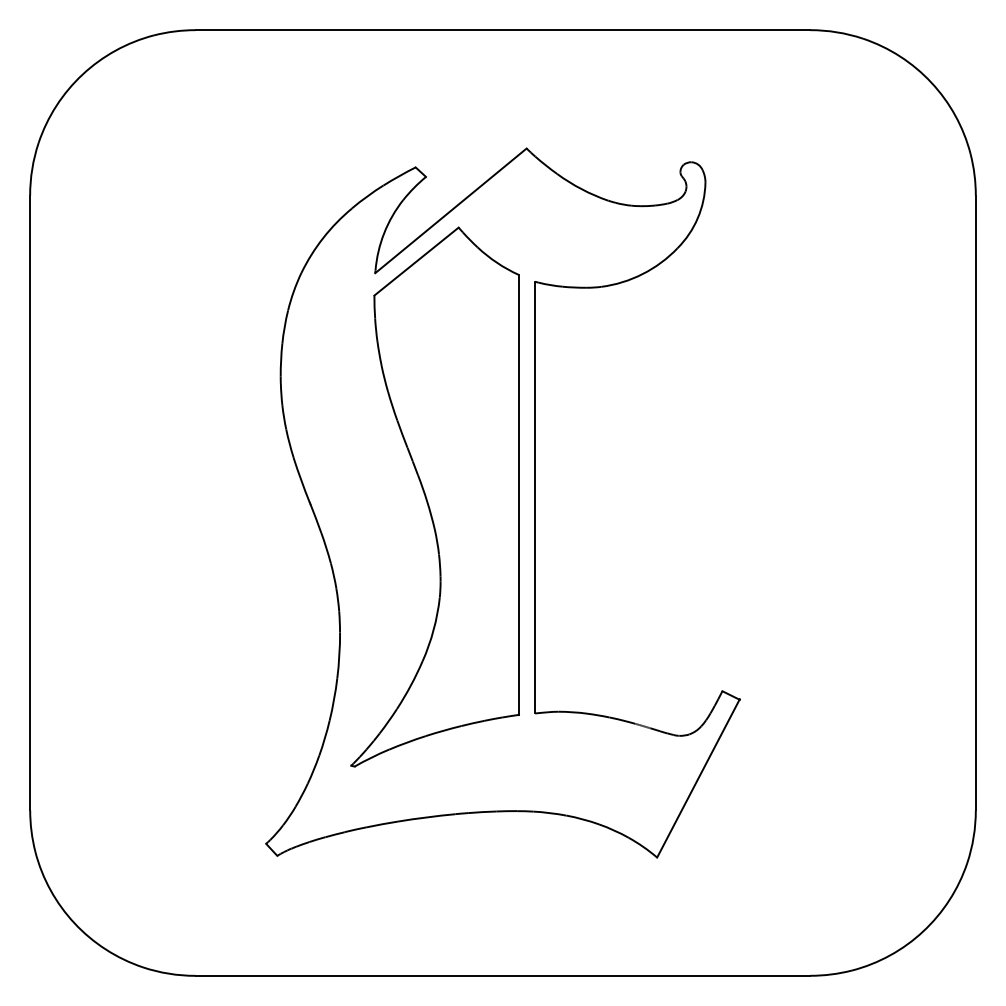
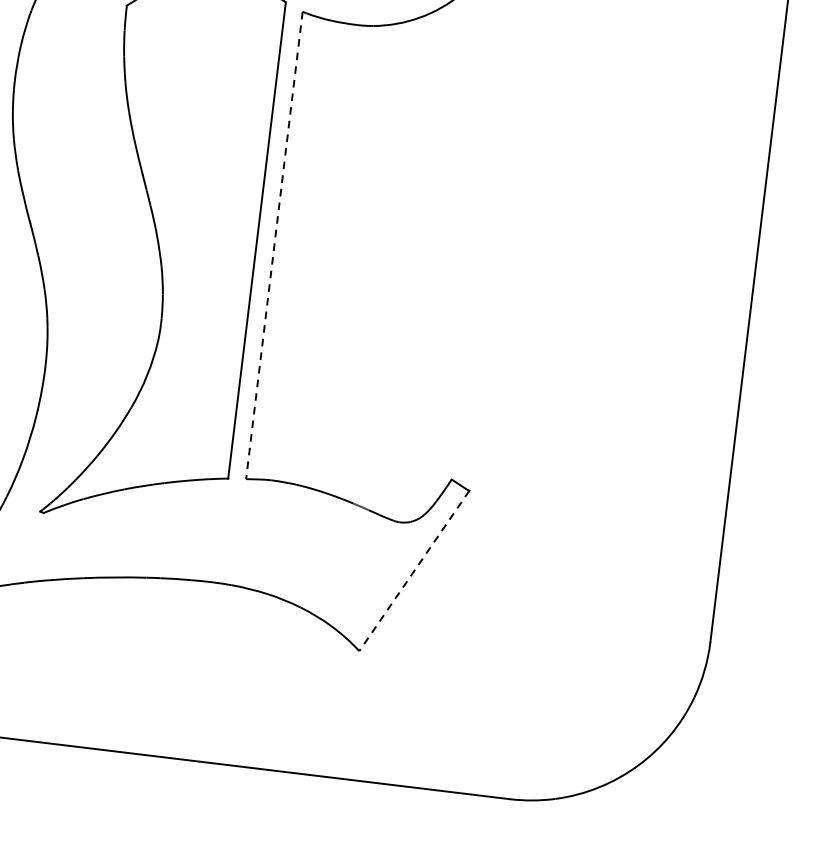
line: (535, 497) -> (274, 245), solid -> dashed
line: (698, 778) -> (414, 570), solid -> dashed

